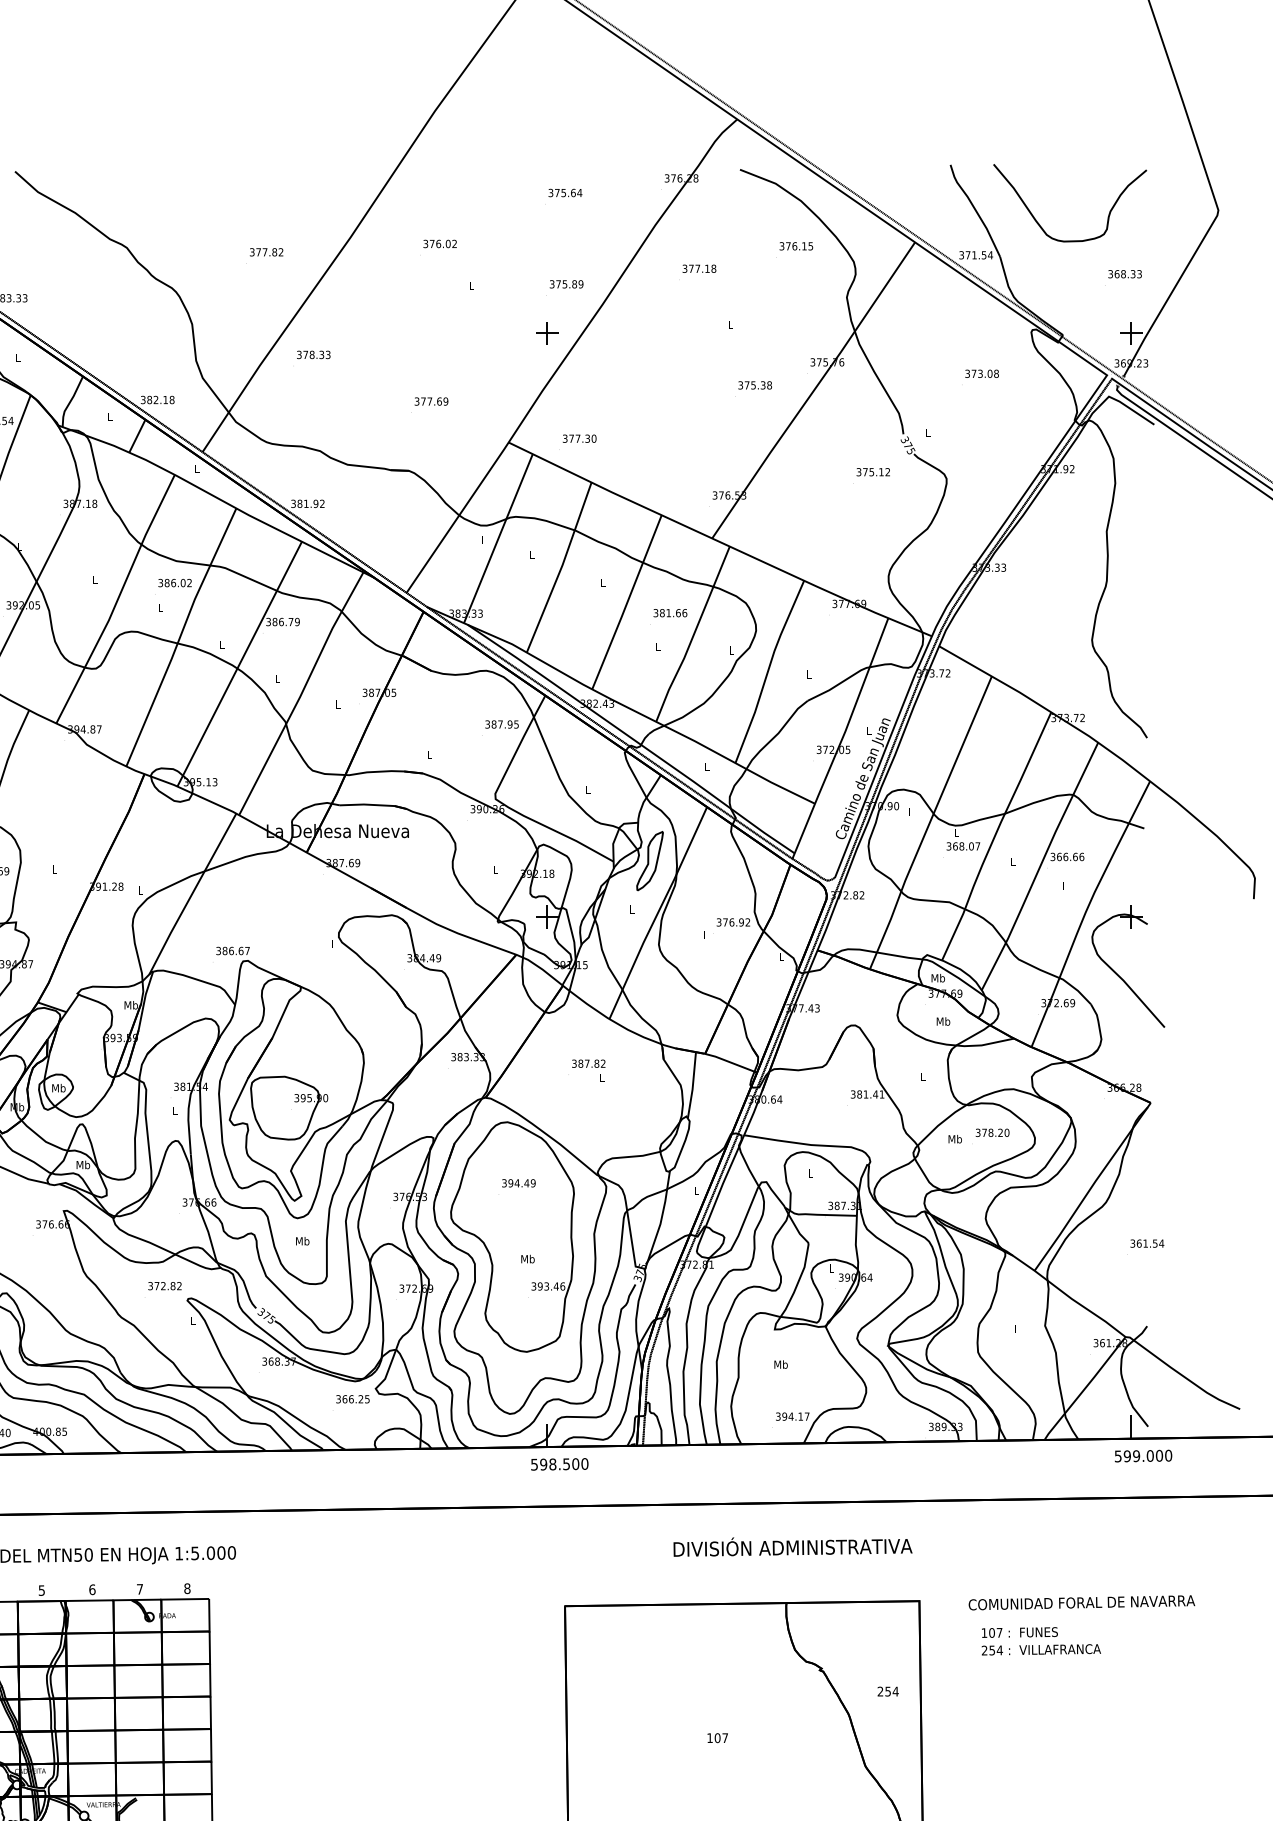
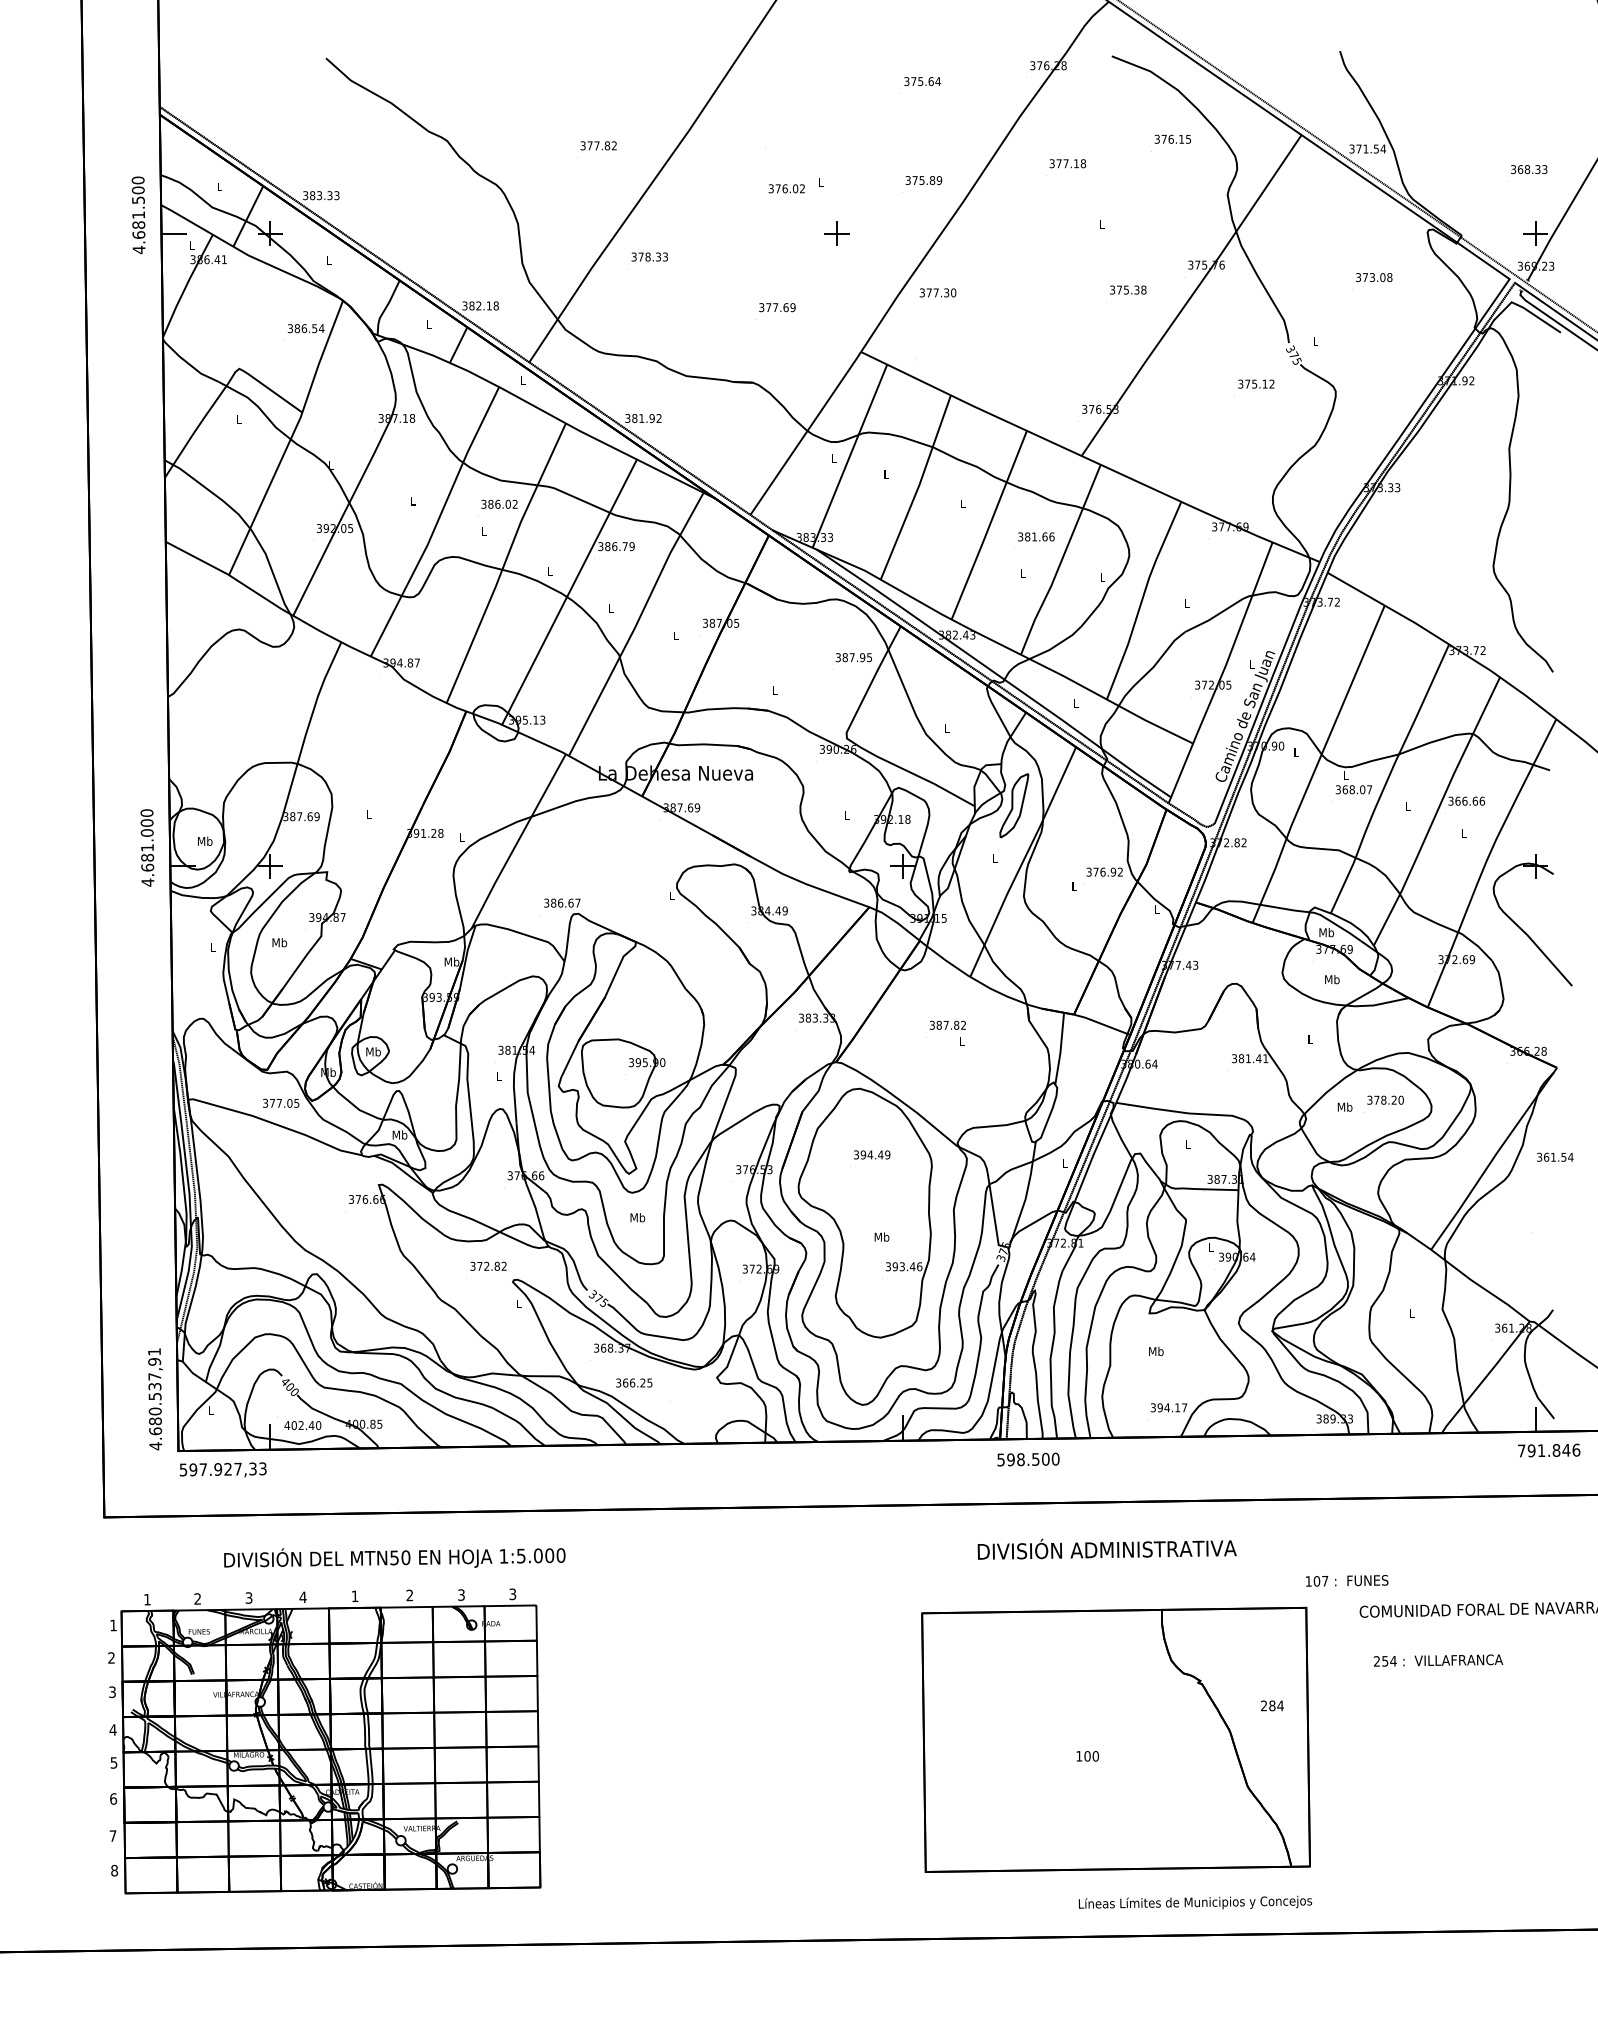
curve: (1041, 226) -> (1438, 117), removed
text: (439, 243) -> (786, 188), moved
part: (546, 333) -> (836, 233), moved
text: (579, 438) -> (937, 292), moved
text: (1147, 1242) -> (1555, 1156), moved
text: (353, 1398) -> (634, 1382), moved
text: (1143, 1455) -> (1549, 1450), 599.000 -> 791.846
text: (559, 1464) -> (1028, 1459), moved
text: (792, 1546) -> (1106, 1548), moved
text: (140, 1588) -> (461, 1594), 7 -> 3
text: (187, 1588) -> (512, 1594), 8 -> 3
text: (92, 1589) -> (409, 1595), 6 -> 2
text: (41, 1590) -> (354, 1596), 5 -> 1
text: (1020, 1632) -> (1347, 1580), moved
text: (888, 1691) -> (1272, 1705), 254 -> 284
text: (724, 1738) -> (1095, 1756), 107 -> 100

